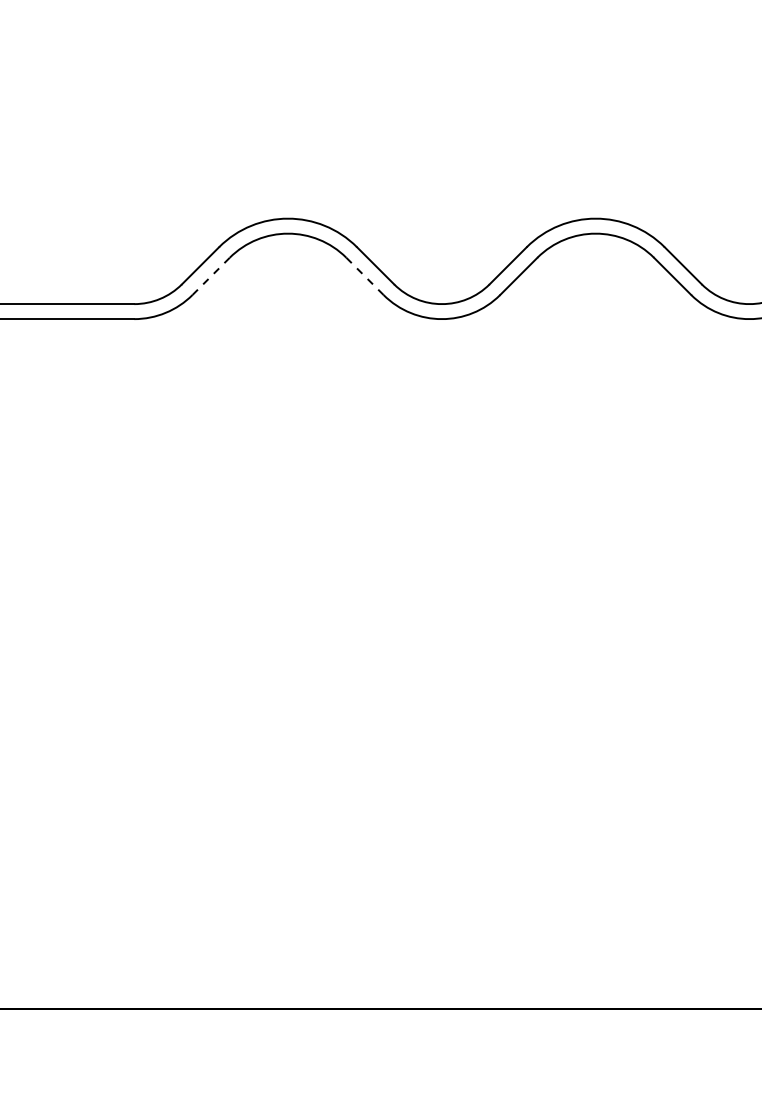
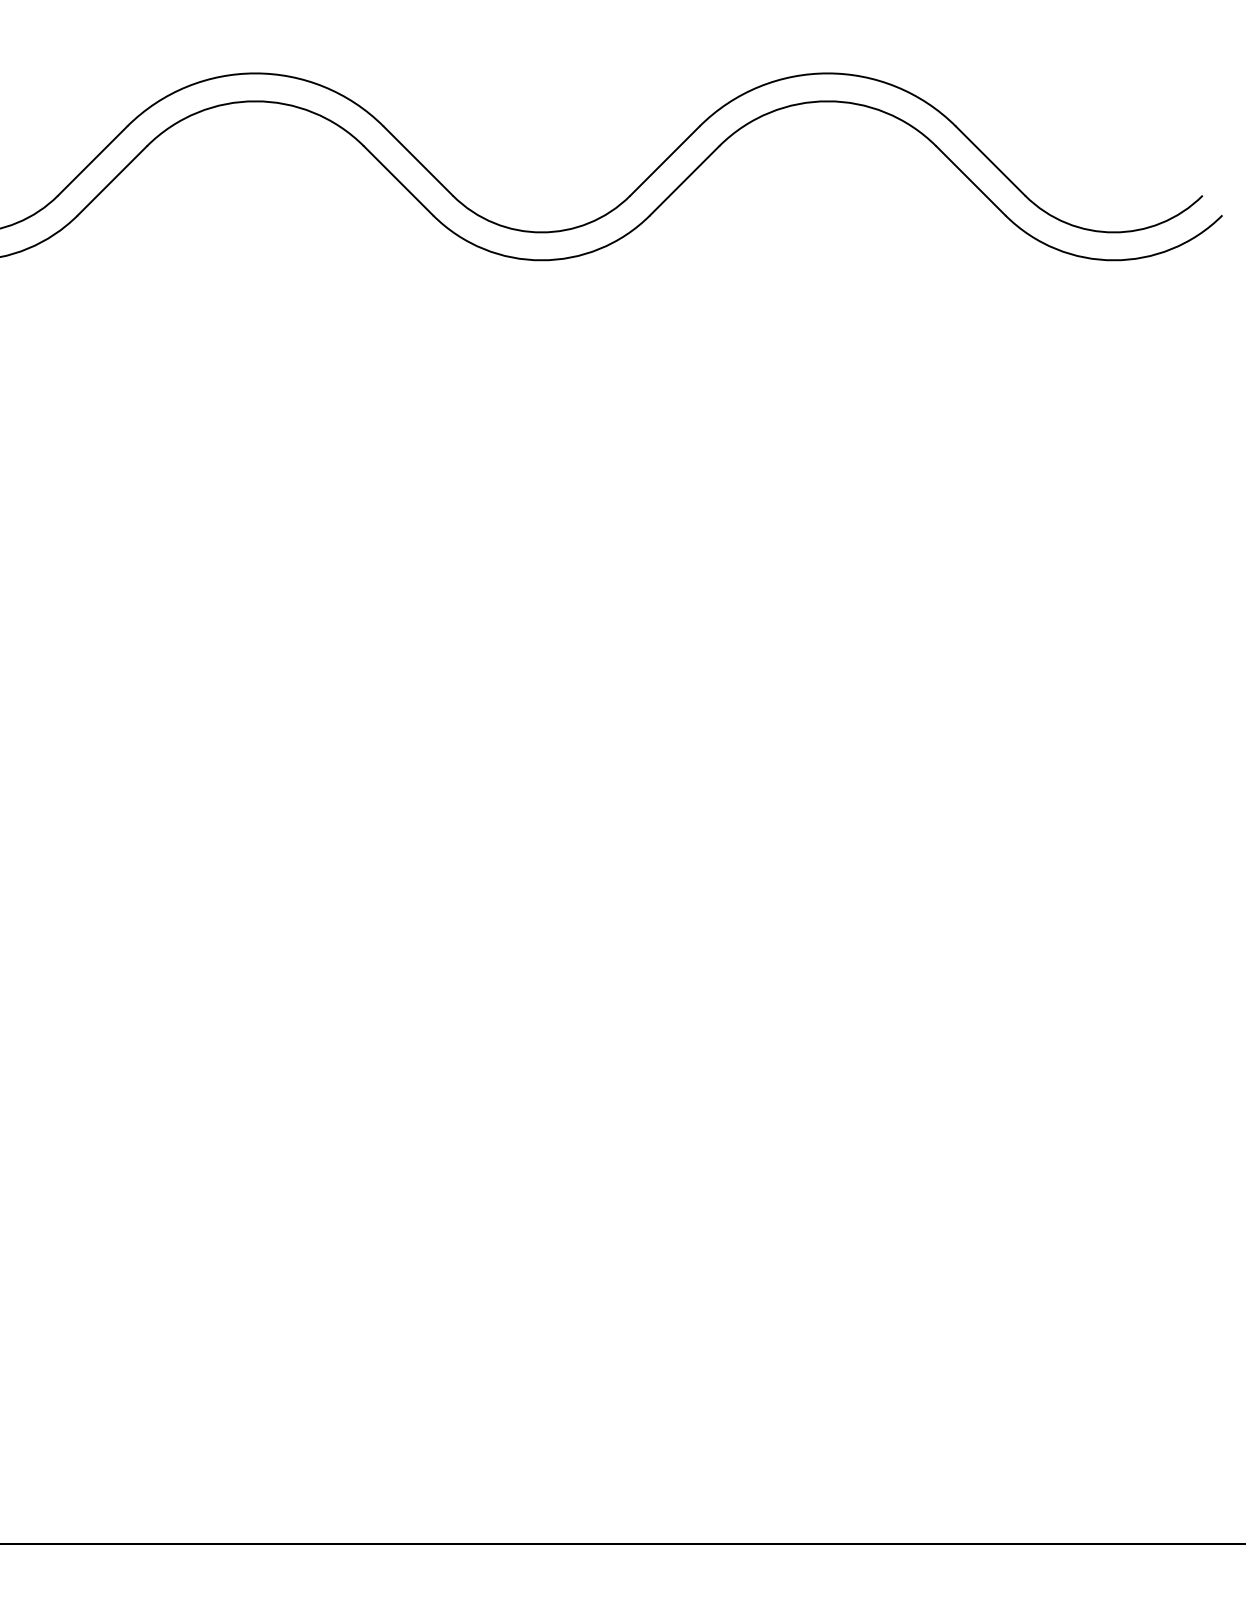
line: (211, 276) -> (113, 181), dashed -> solid
line: (365, 276) -> (399, 181), dashed -> solid

